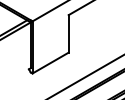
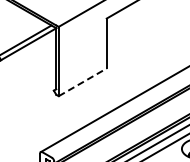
line: (50, 63) -> (82, 82), solid -> dashed

